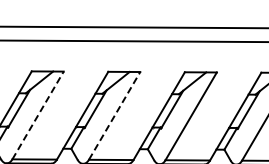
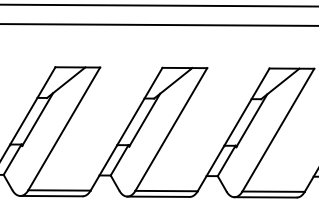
line: (38, 115) -> (64, 128), dashed -> solid
line: (114, 115) -> (171, 128), dashed -> solid

